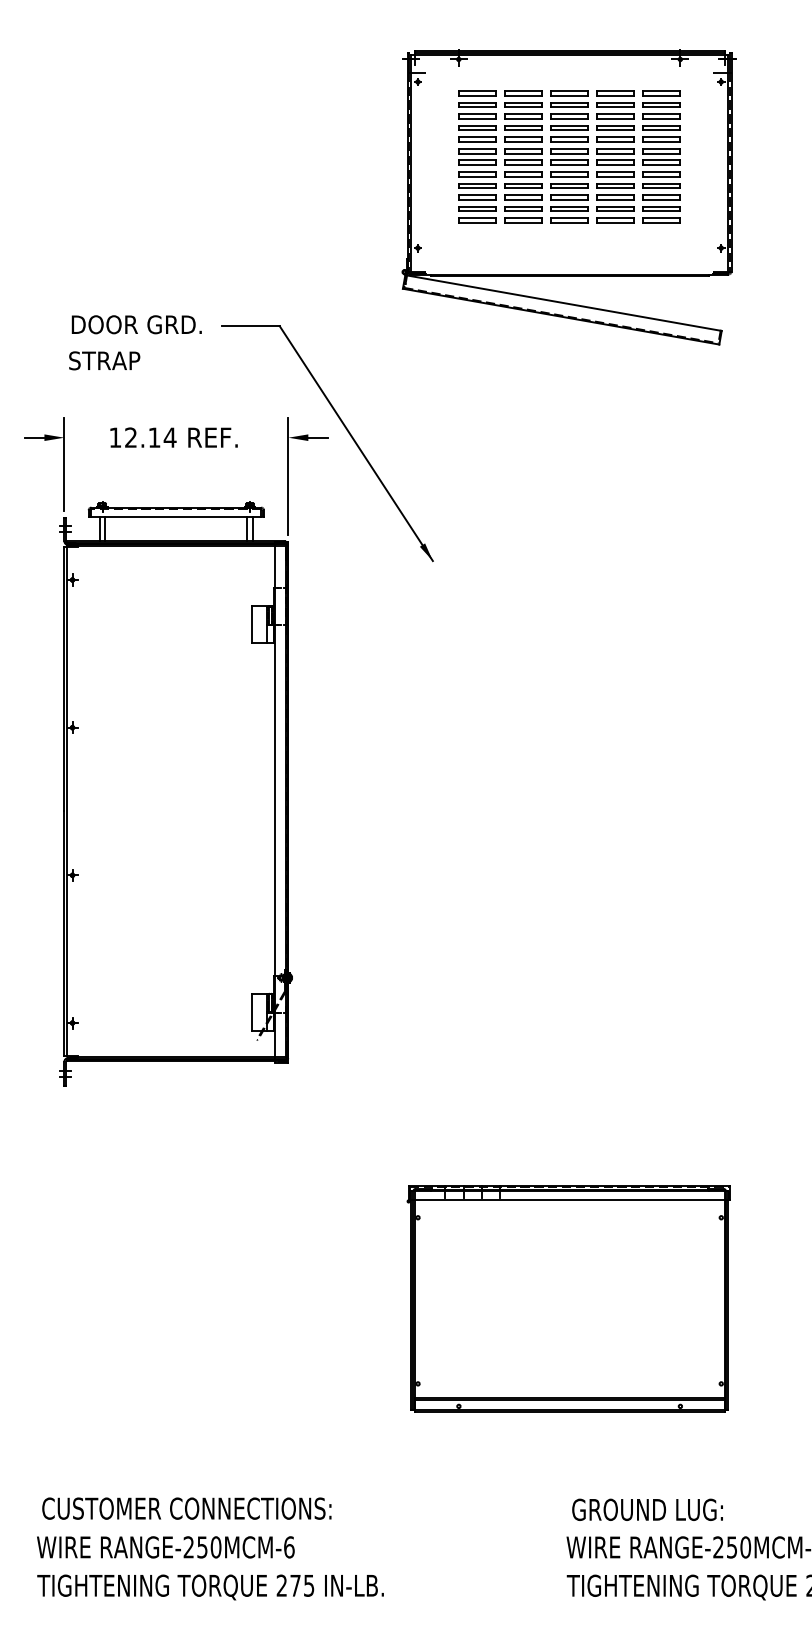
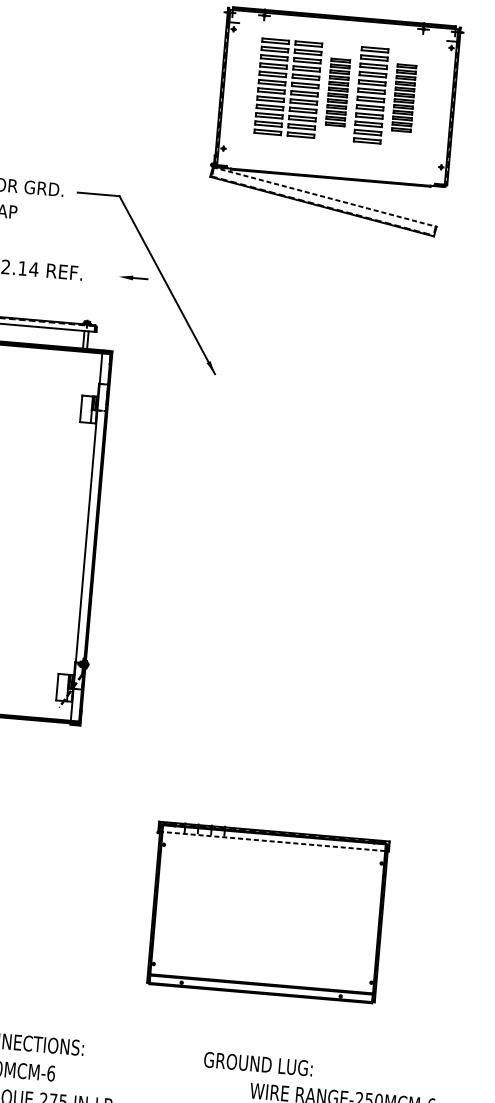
part: (569, 156) -> (338, 92), size x0.7
part: (661, 156) -> (404, 97), size x0.7
line: (563, 303) -> (324, 197), solid -> dashed
line: (288, 475) -> (116, 303), removed
line: (569, 1200) -> (273, 841), solid -> dashed
text: (647, 1509) -> (258, 1063), moved

